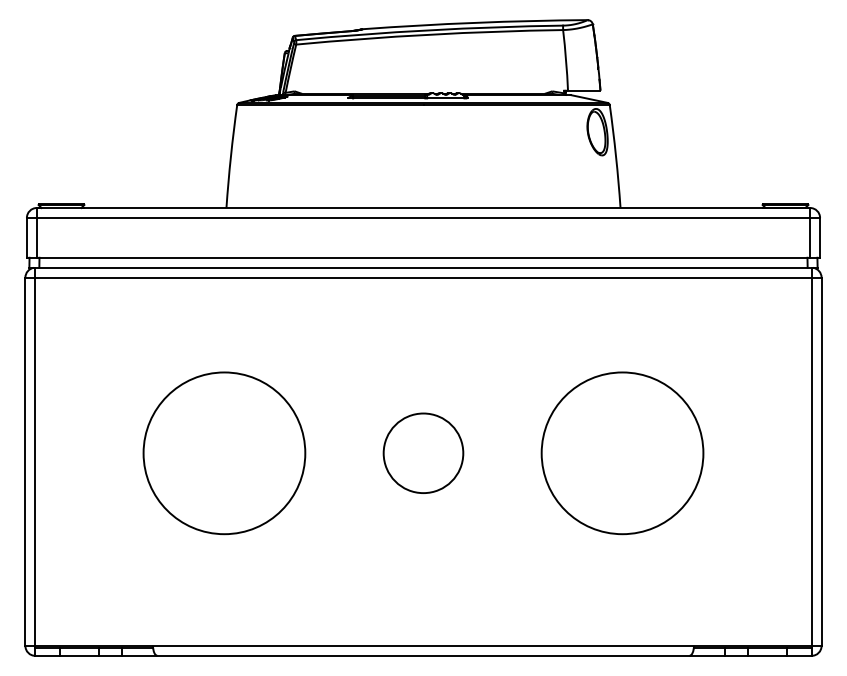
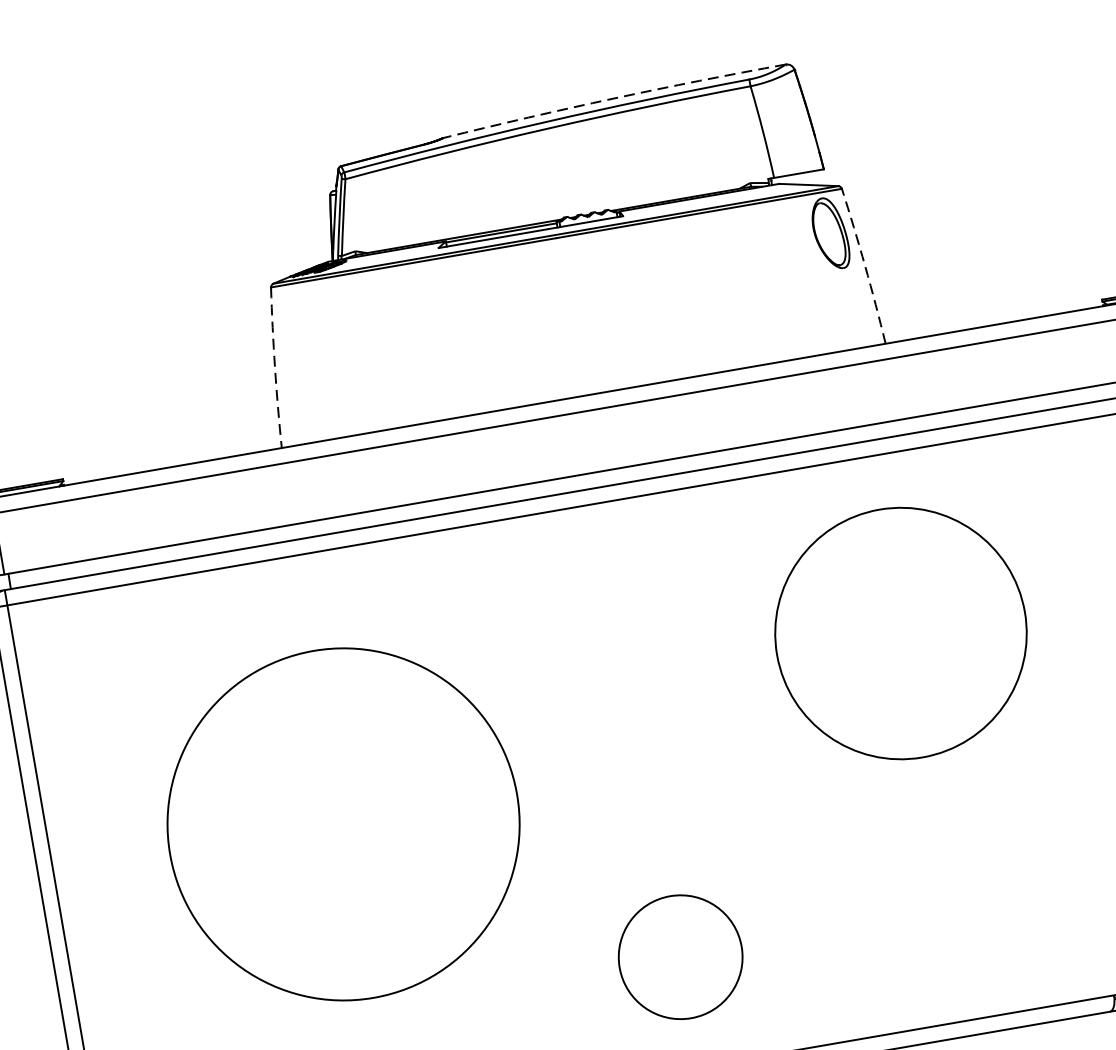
arc: (475, 22) -> (614, 97), solid -> dashed
arc: (230, 156) -> (274, 368), solid -> dashed
arc: (616, 156) -> (865, 265), solid -> dashed
circle: (423, 452) -> (680, 955), moved
circle: (224, 453) -> (343, 824), size x1.4
circle: (622, 453) -> (900, 633), moved

